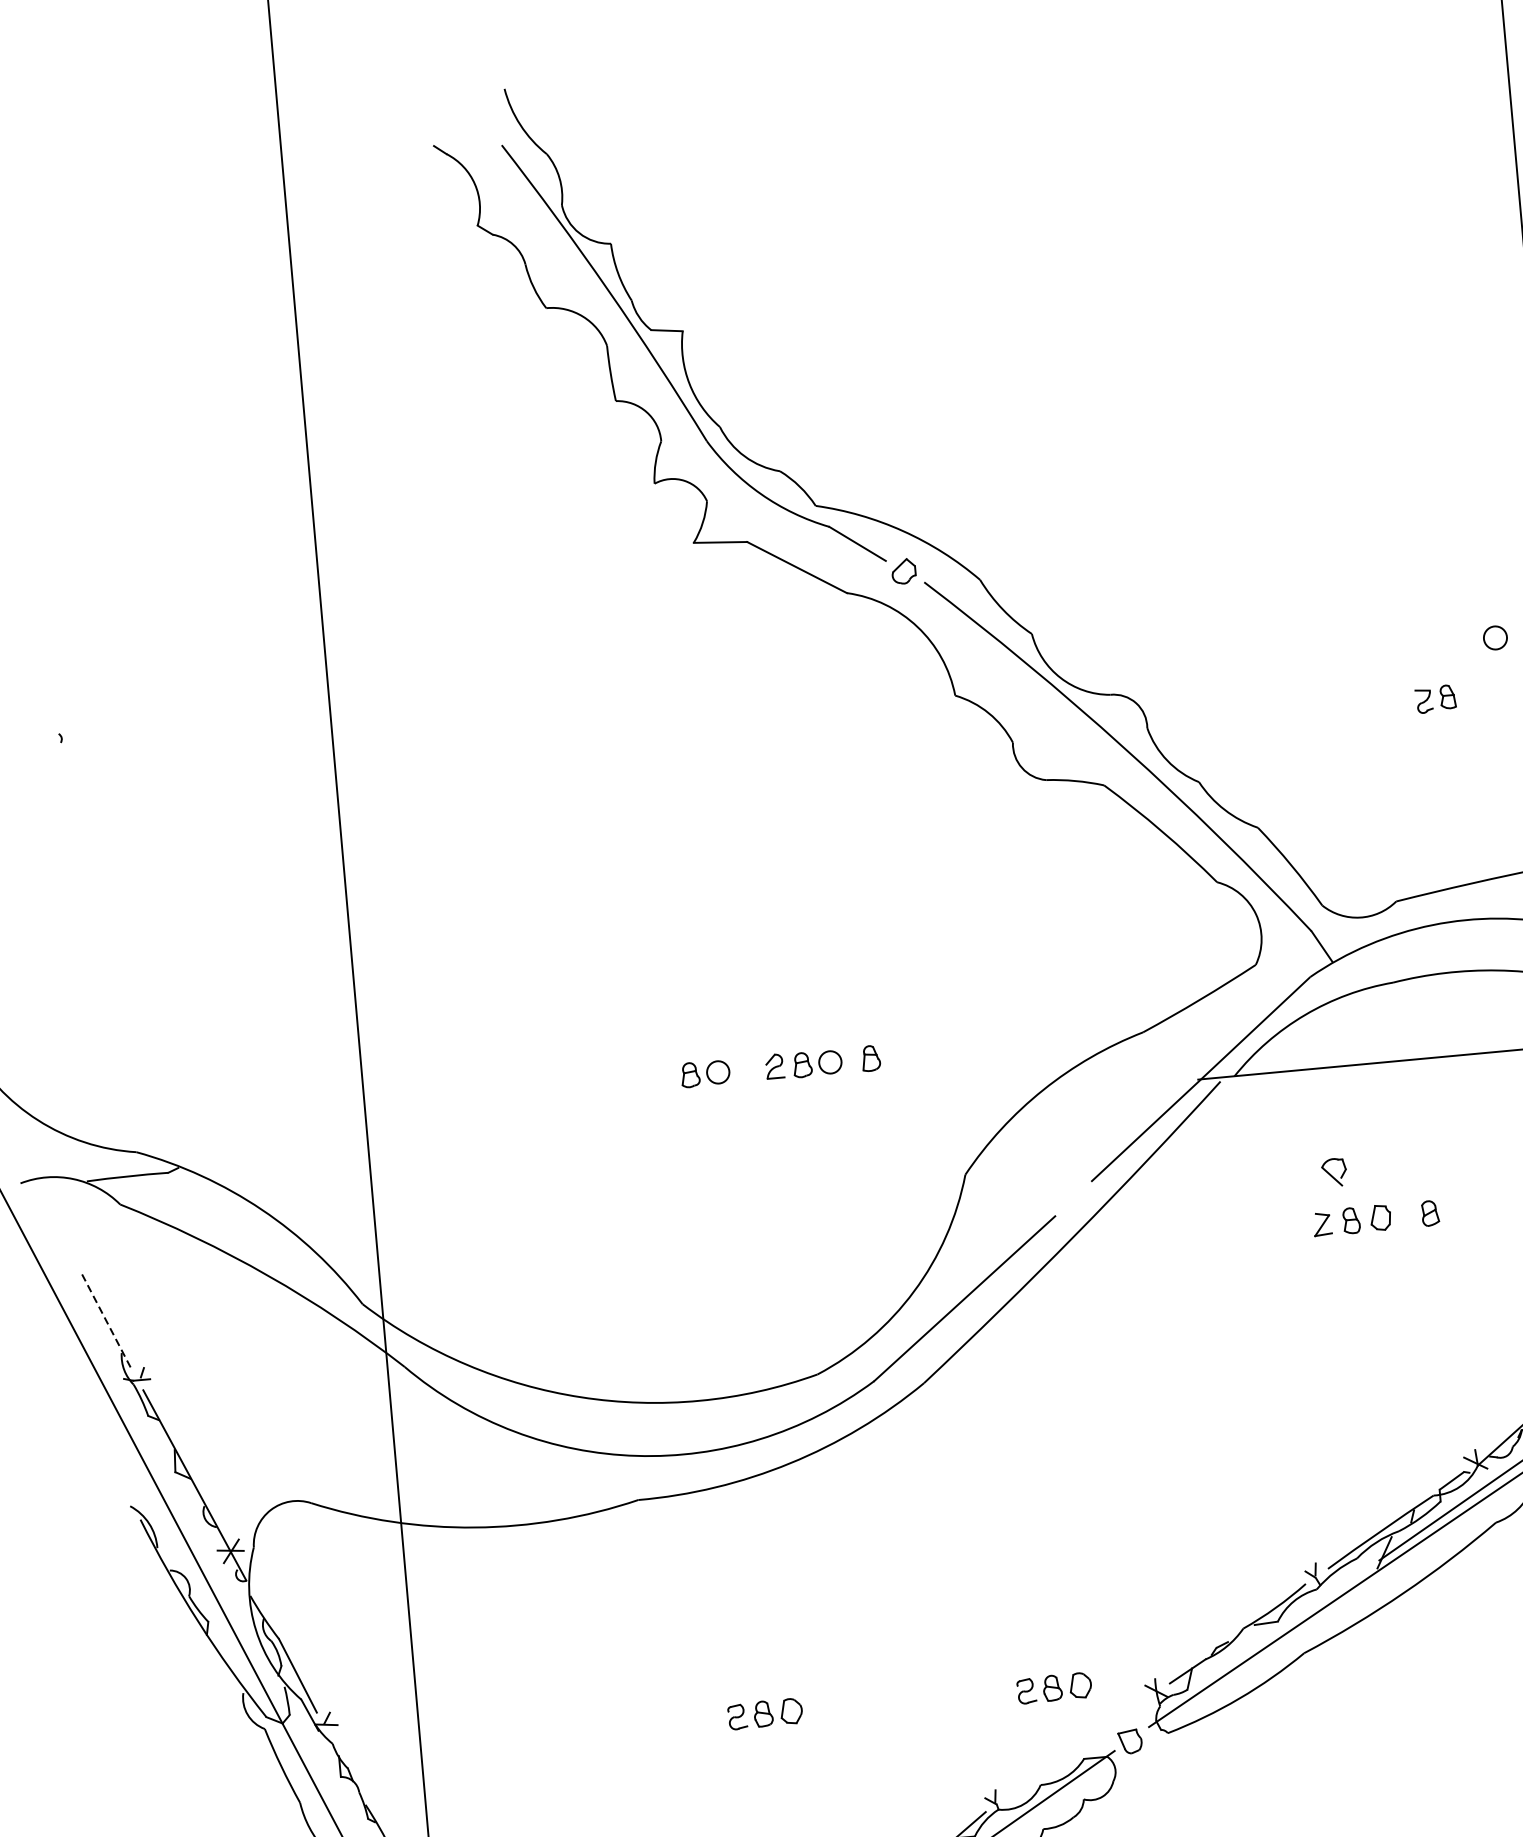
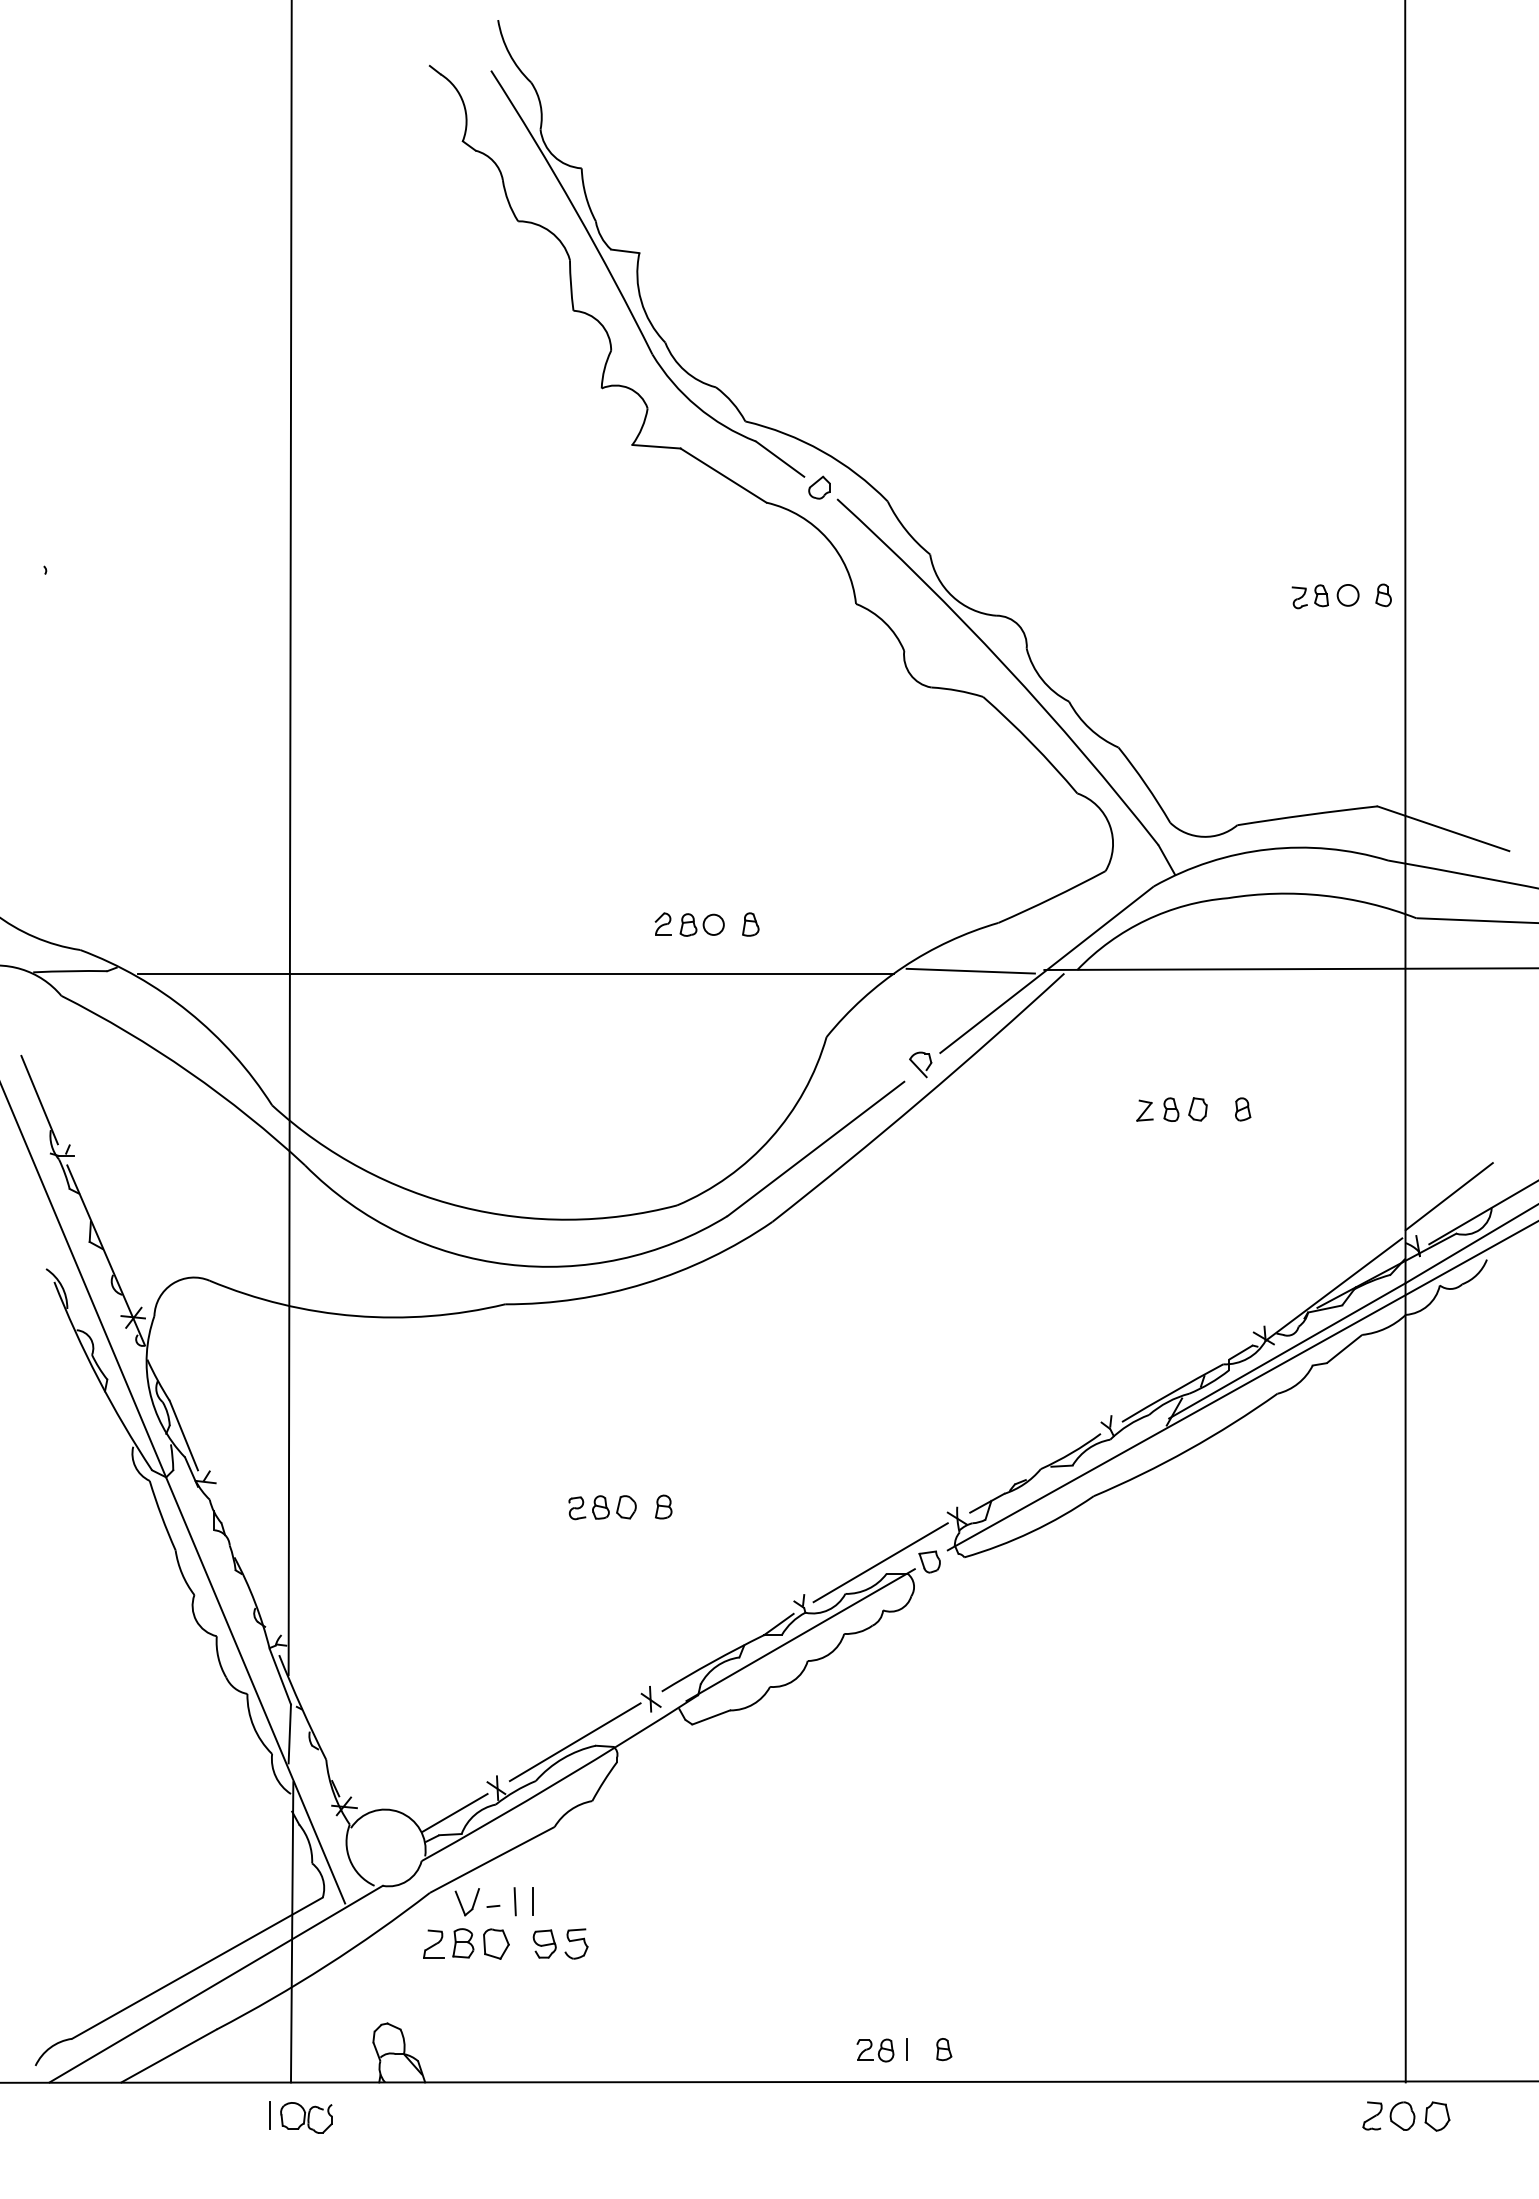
part: (1434, 698) -> (1309, 596), moved
part: (704, 1073) -> (599, 924), removed
line: (1117, 1087) -> (970, 970), added
line: (617, 1135) -> (515, 973), added
part: (1334, 1172) -> (920, 1064), moved
line: (106, 1321) -> (39, 1100), dashed -> solid
part: (1054, 1688) -> (865, 1507), removed
part: (832, 1706) -> (663, 1506), added
line: (1076, 1747) -> (880, 1562), added

